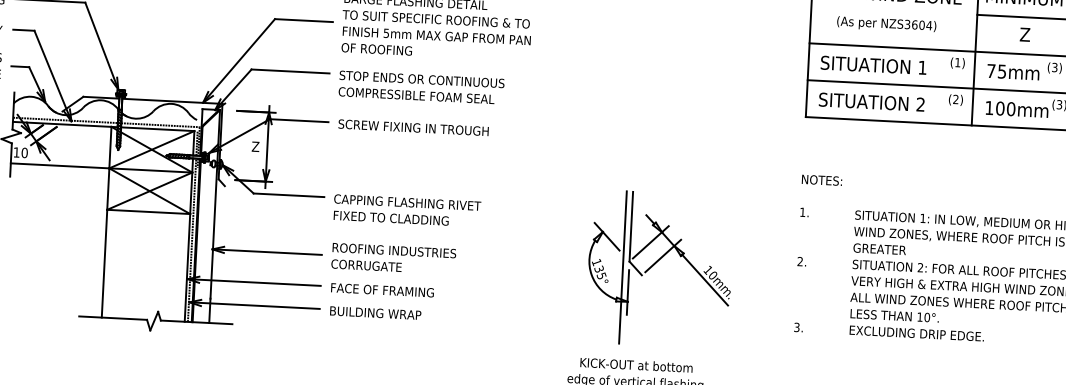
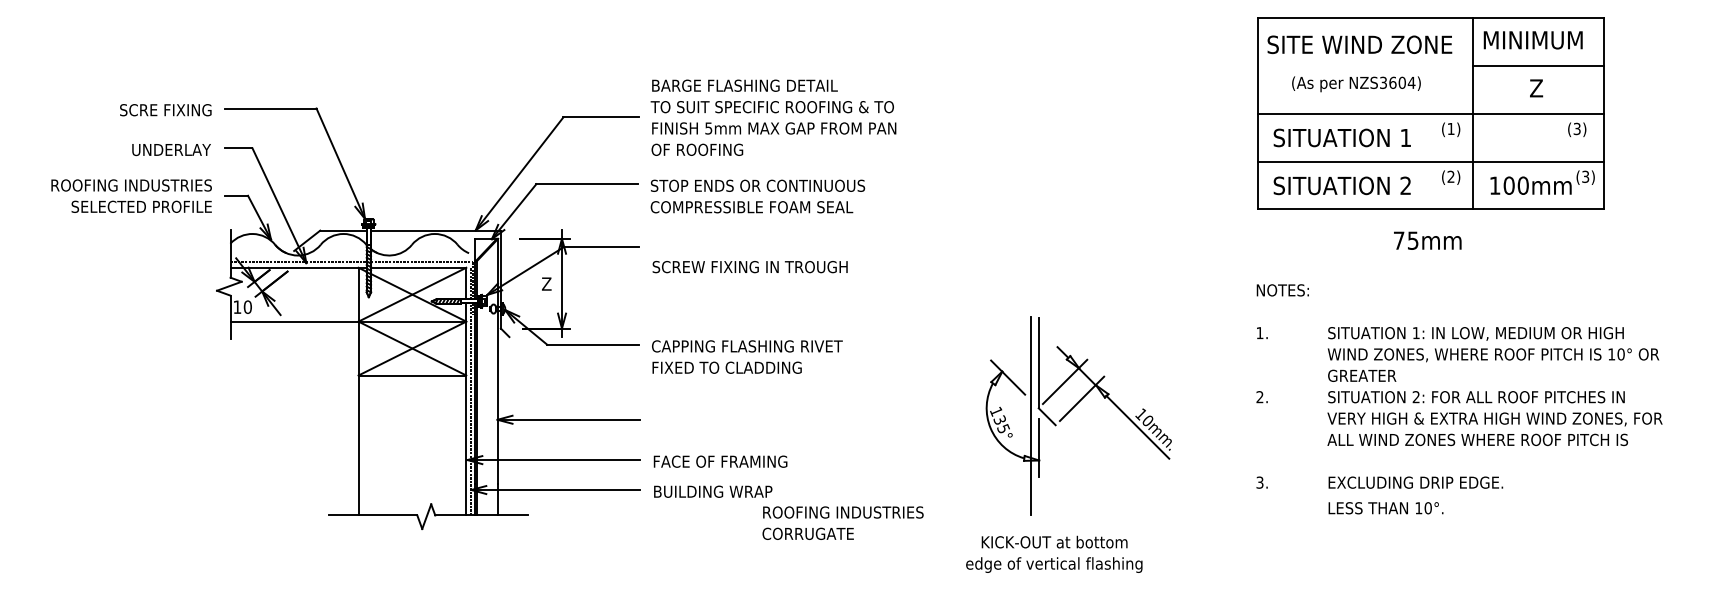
text: (1013, 72) -> (1427, 240), moved
text: (413, 128) -> (749, 267), moved
text: (393, 258) -> (842, 522), moved
text: (894, 316) -> (1385, 508), moved

